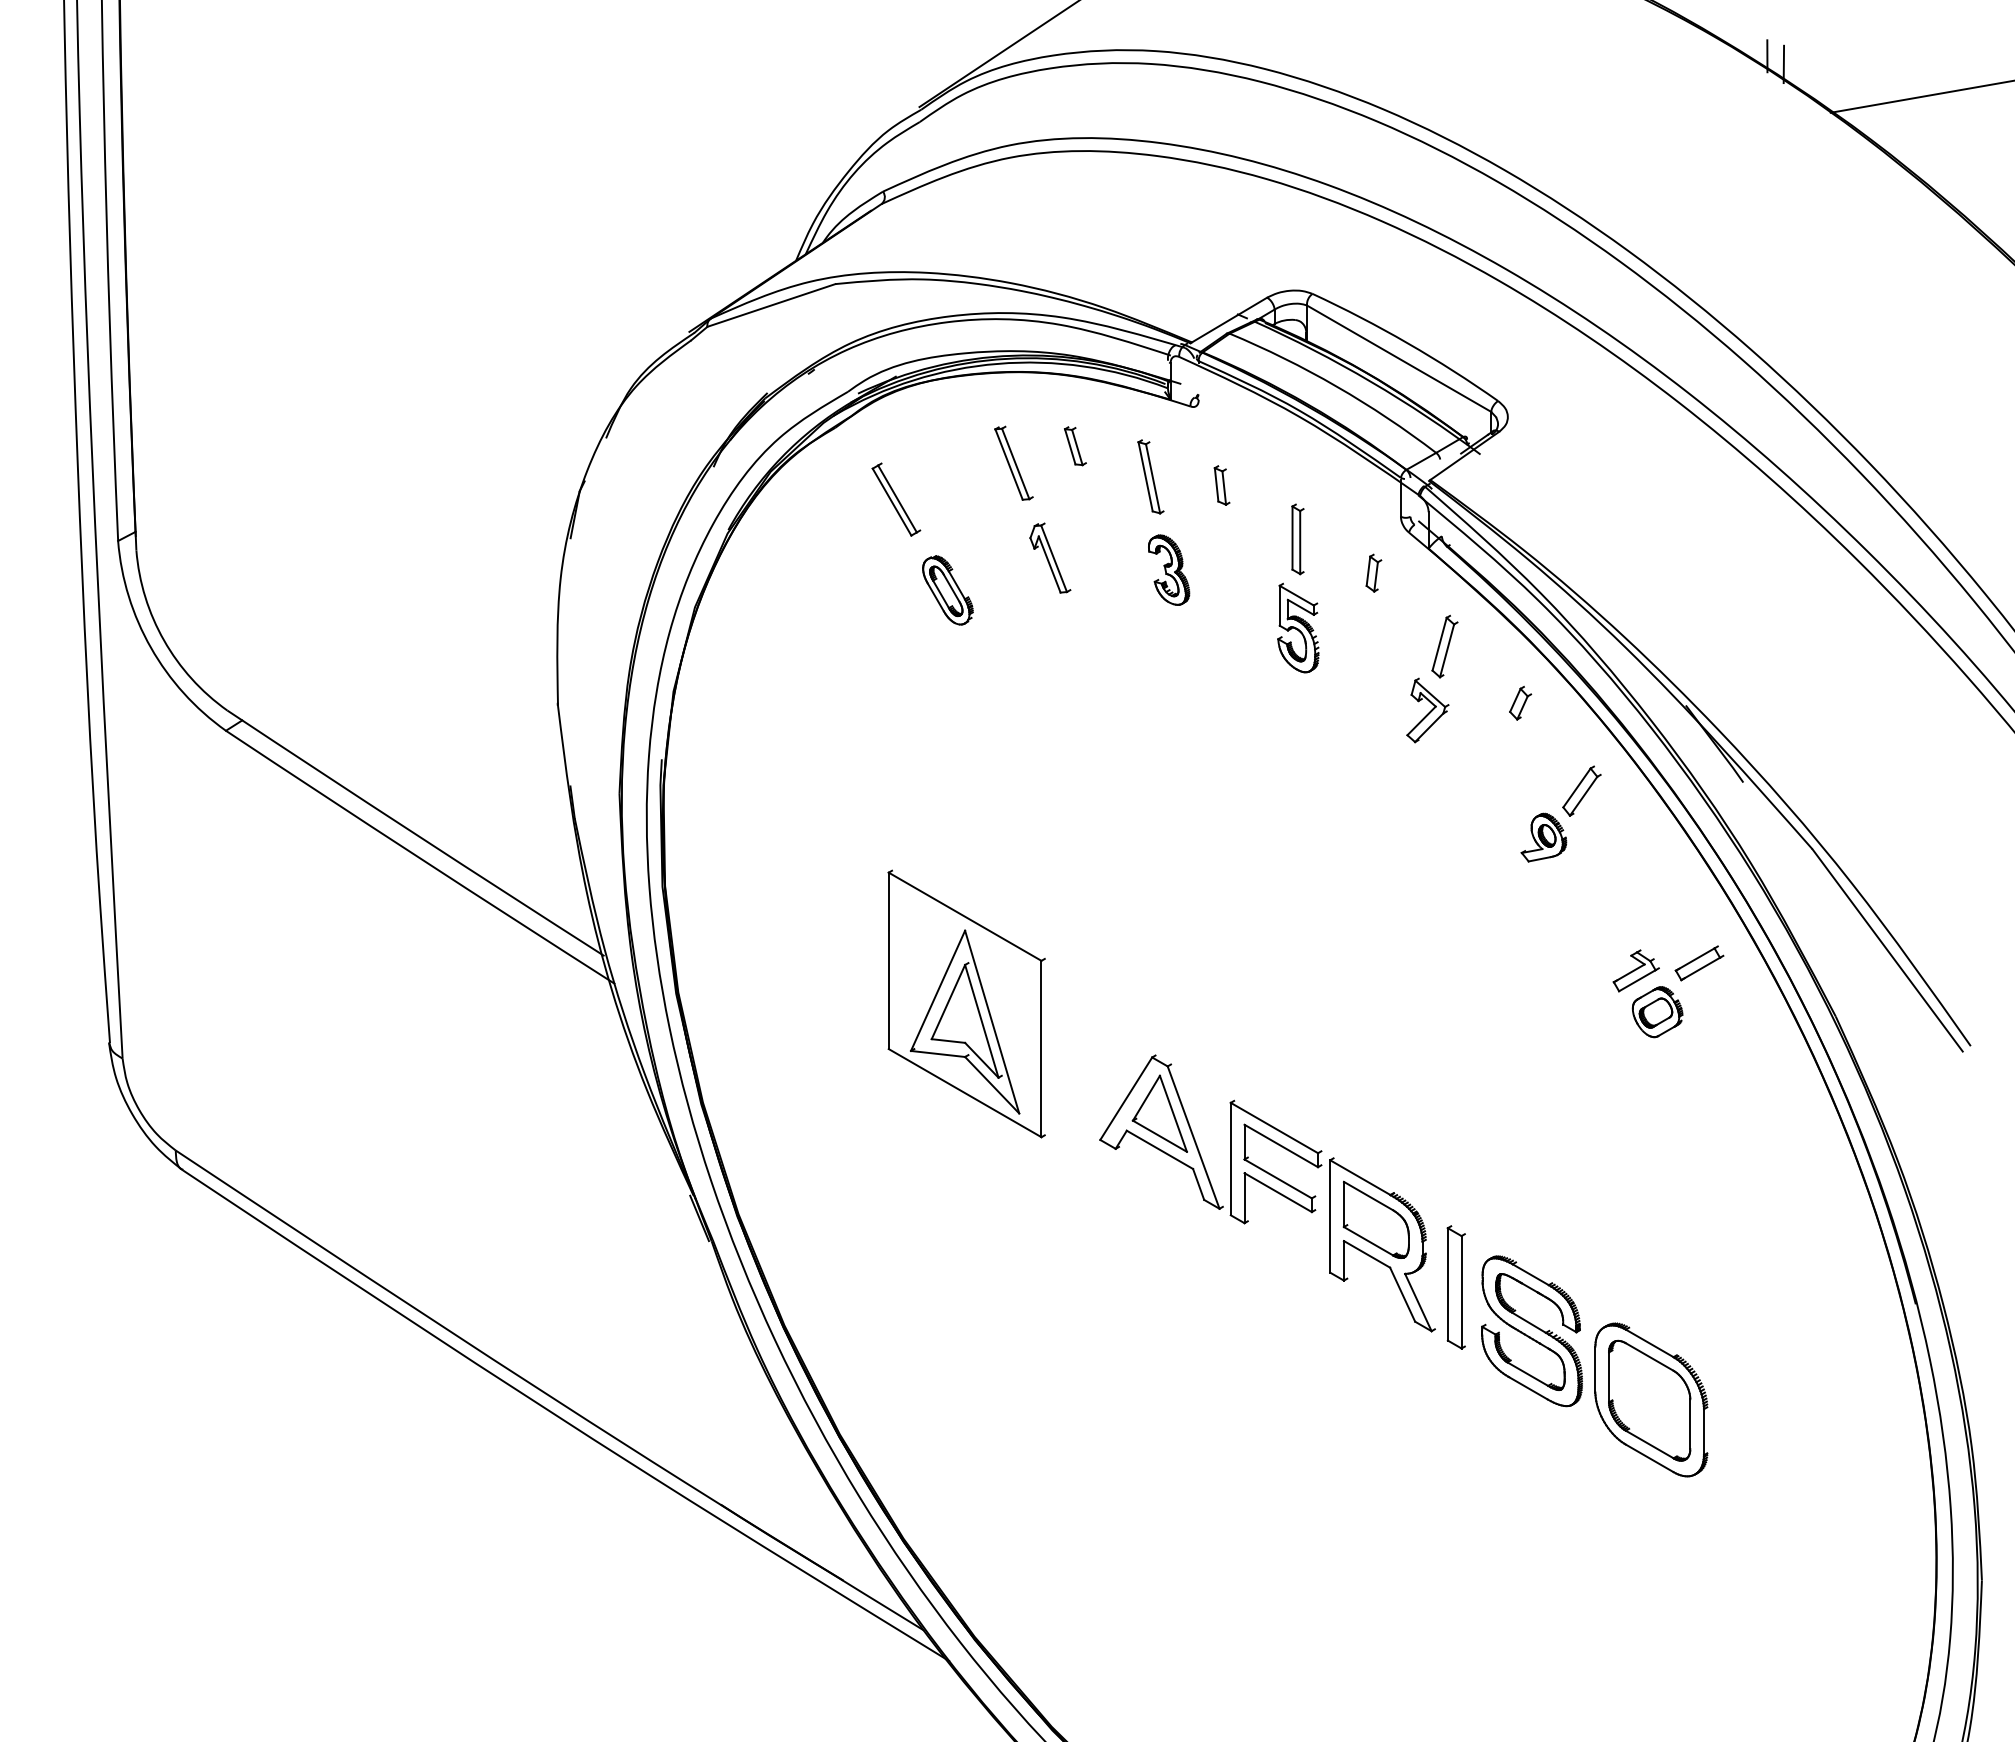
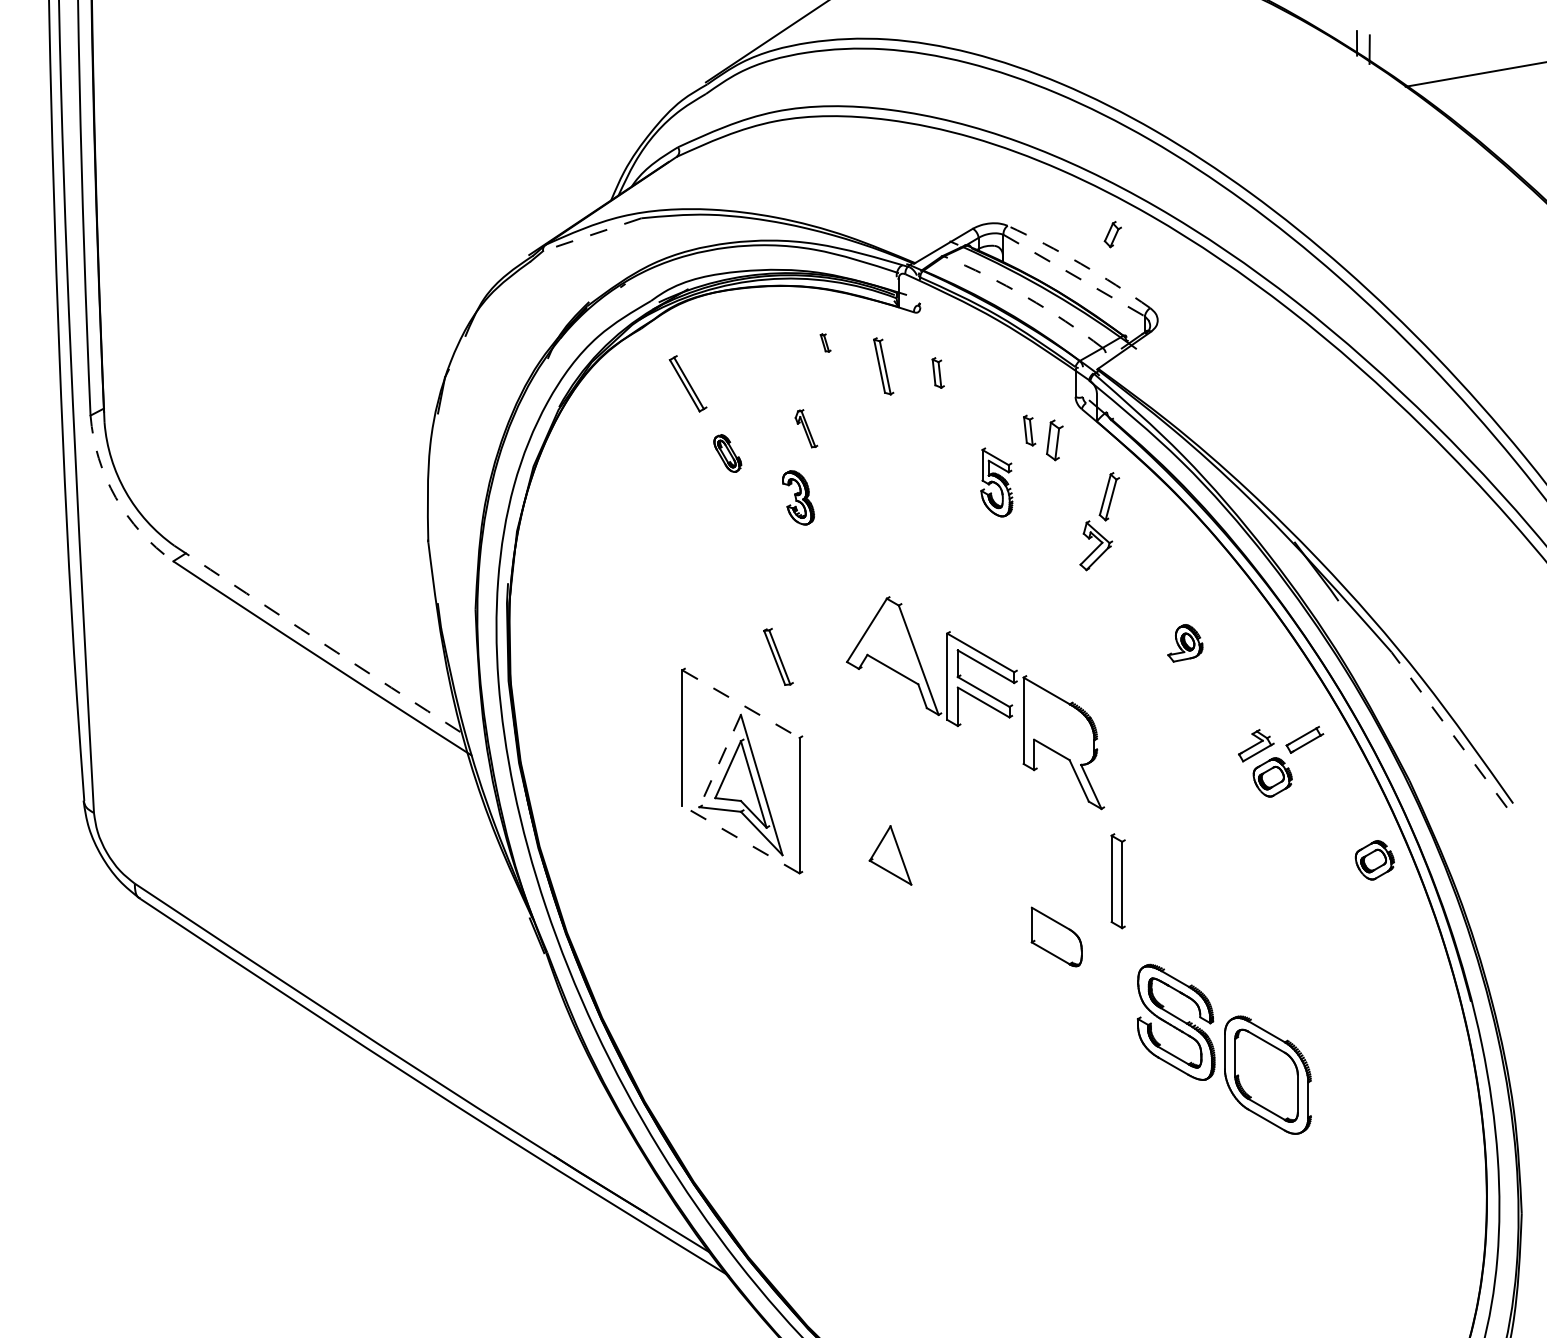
line: (770, 305) -> (591, 234), solid -> dashed
arc: (1407, 343) -> (1080, 263), solid -> dashed
line: (1399, 358) -> (1074, 275), solid -> dashed
arc: (1336, 386) -> (1026, 296), solid -> dashed
part: (1075, 446) -> (825, 343), size x0.6
part: (1013, 462) -> (778, 656), moved
part: (1297, 539) -> (996, 414), removed
part: (1050, 557) -> (806, 428), size x0.7
part: (1340, 560) -> (1029, 430), added
part: (1169, 569) -> (798, 497), moved
part: (1373, 572) -> (1054, 439), size x1.4
part: (947, 590) -> (727, 453), size x0.7
arc: (151, 647) -> (116, 497), solid -> dashed
part: (1520, 702) -> (1112, 233), moved
part: (1581, 790) -> (1214, 607), removed
arc: (415, 834) -> (318, 640), solid -> dashed
line: (965, 917) -> (741, 704), solid -> dashed
line: (1887, 950) -> (1449, 730), solid -> dashed
line: (938, 990) -> (720, 760), solid -> dashed
line: (964, 1092) -> (740, 839), solid -> dashed
part: (1790, 1120) -> (1374, 860), added
part: (1267, 1193) -> (975, 703), moved
part: (1455, 1287) -> (1117, 881), moved

